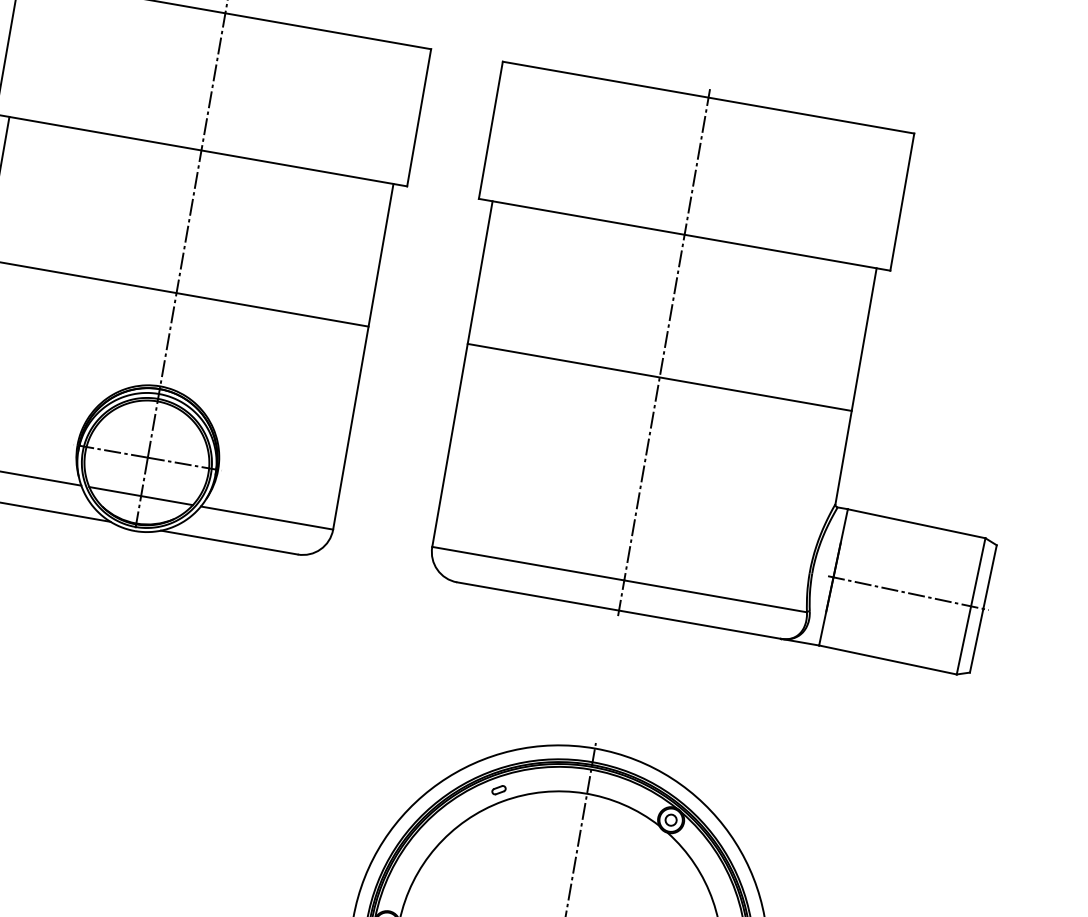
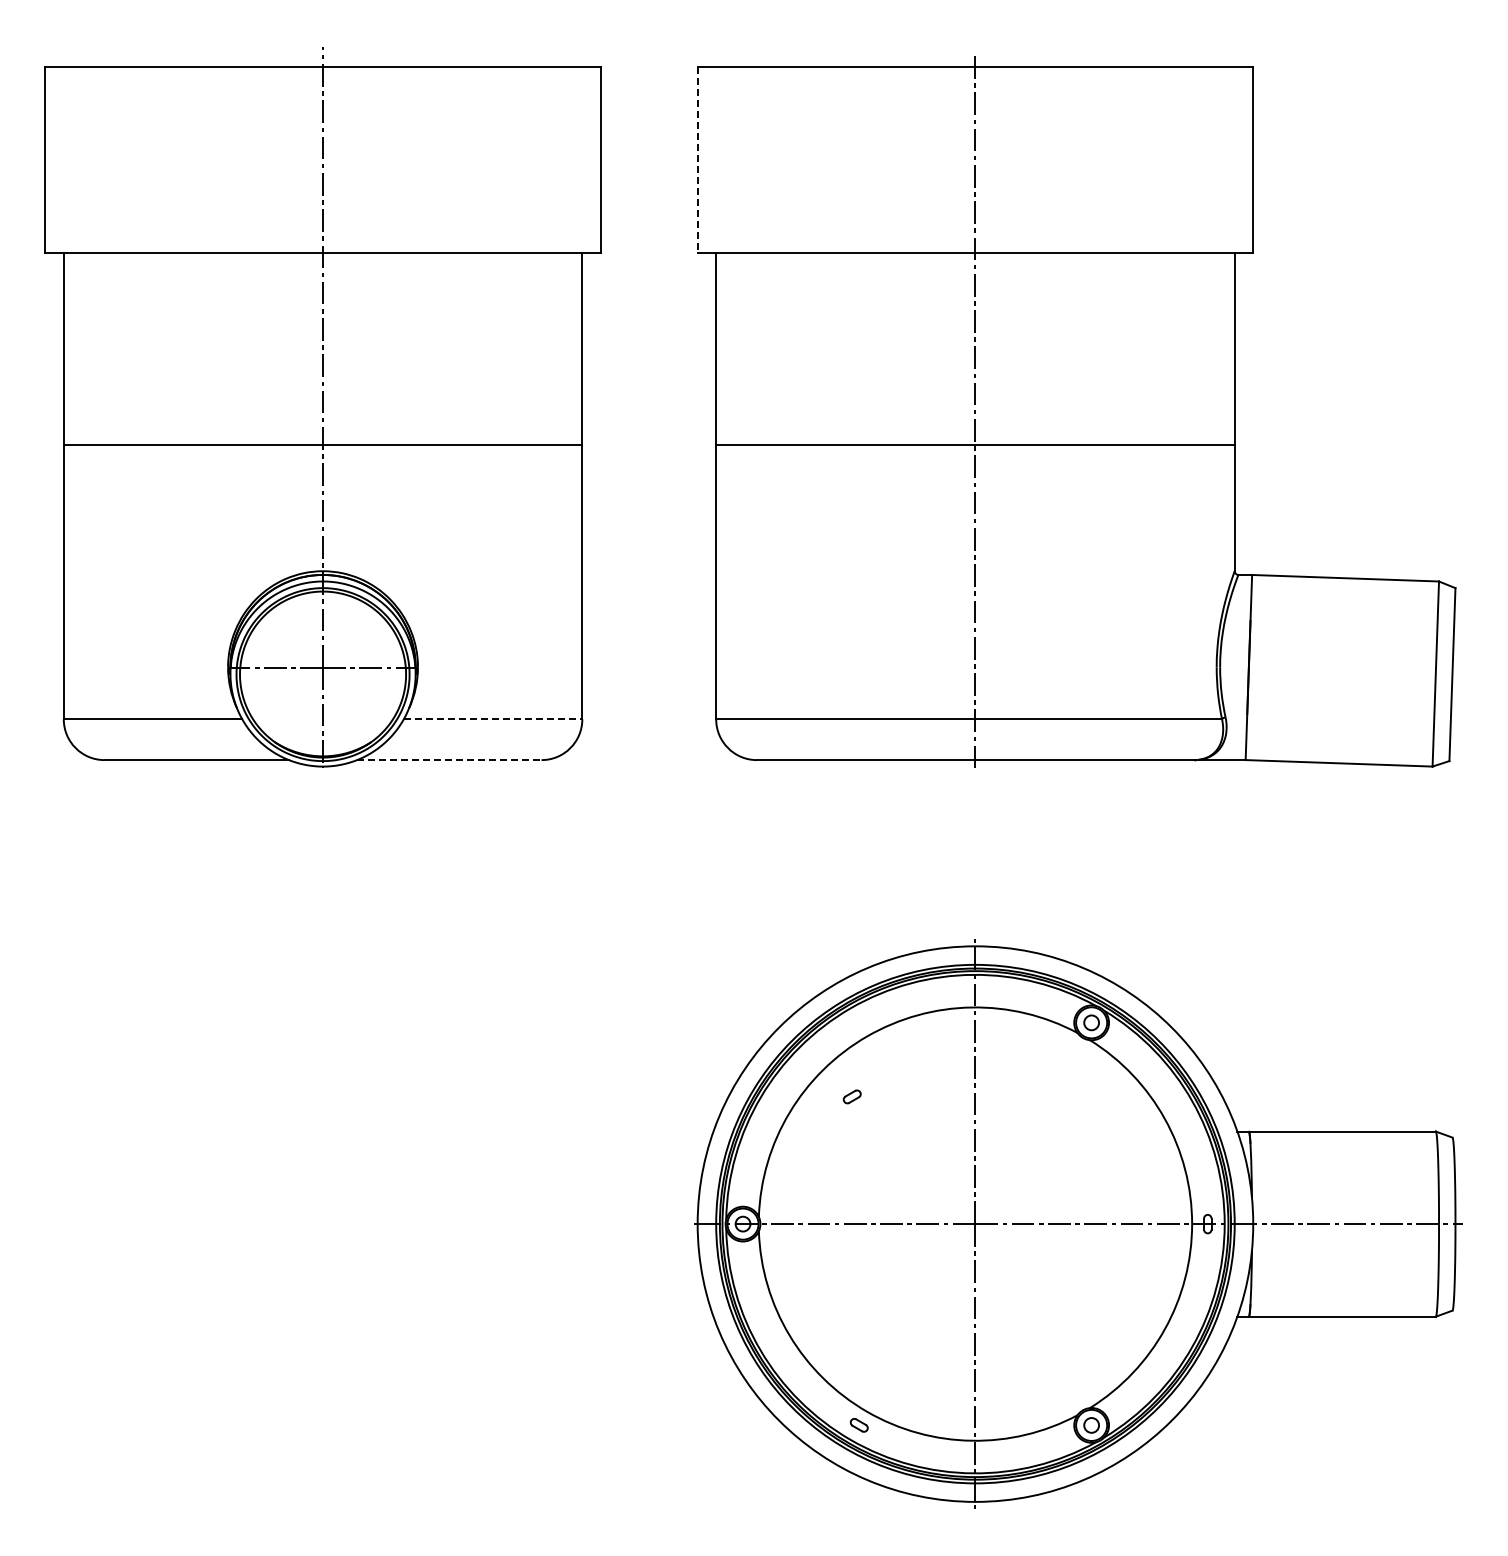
line: (490, 130) -> (697, 160), solid -> dashed
line: (140, 496) -> (322, 719), removed
line: (267, 518) -> (493, 719), solid -> dashed
line: (229, 542) -> (449, 760), solid -> dashed
line: (908, 592) -> (1350, 670), removed
part: (498, 789) -> (851, 1096), moved

